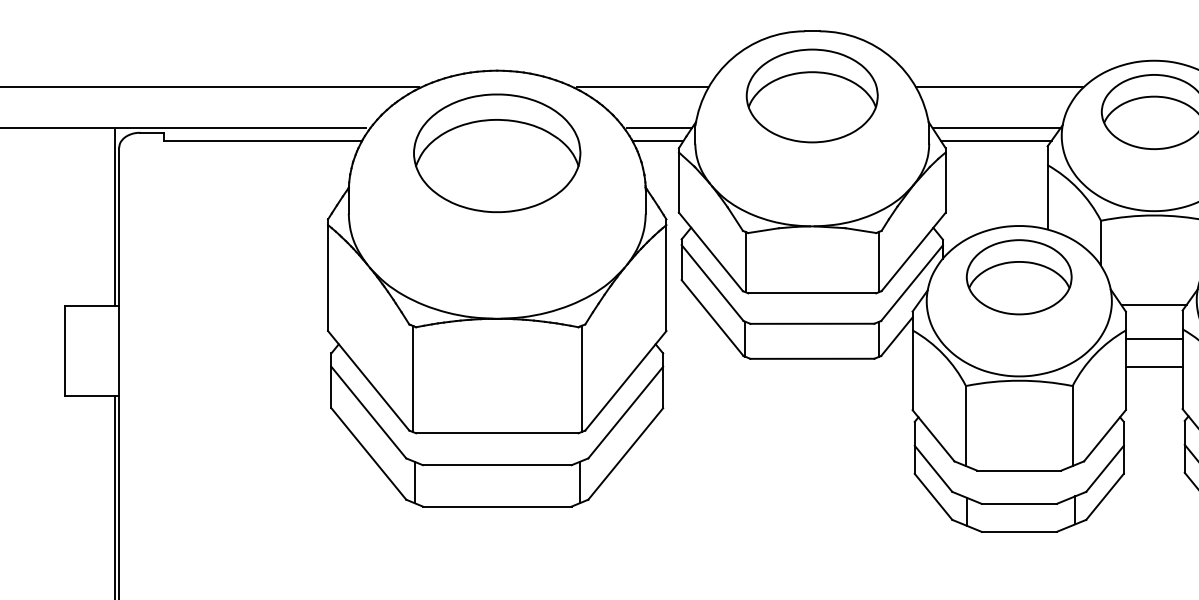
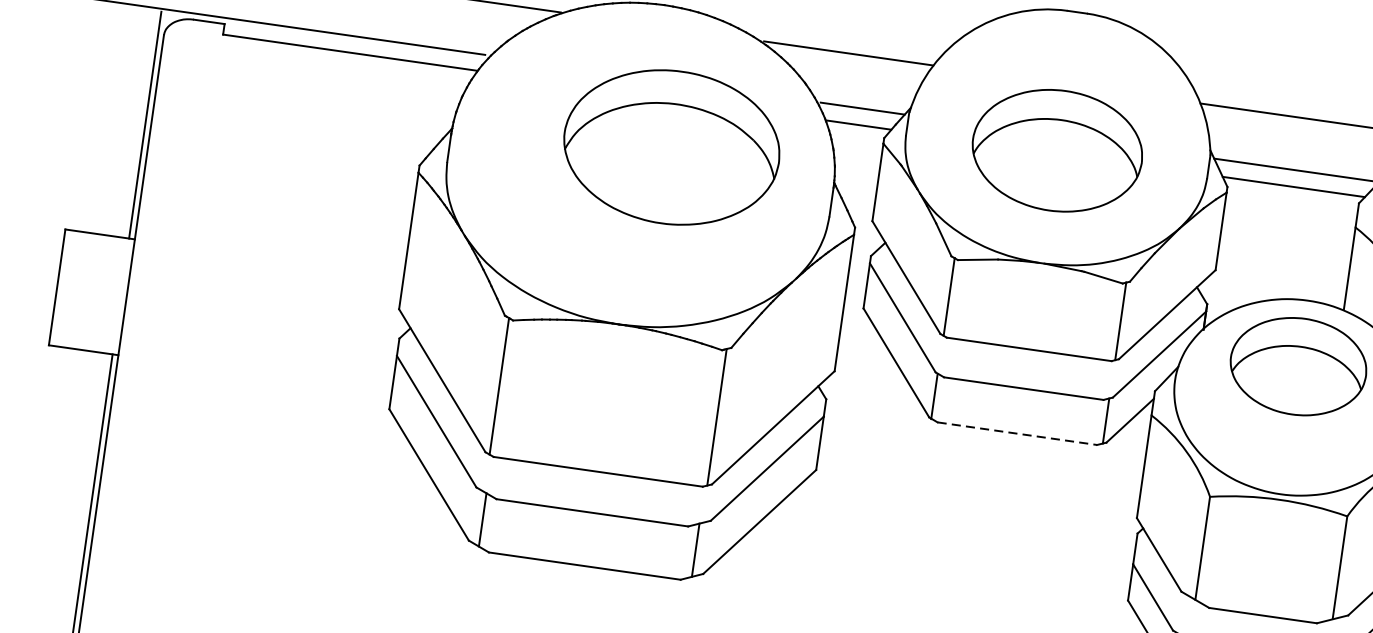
part: (811, 95) -> (1056, 149), moved
part: (497, 153) -> (672, 147), moved
line: (812, 358) -> (1017, 433), solid -> dashed

